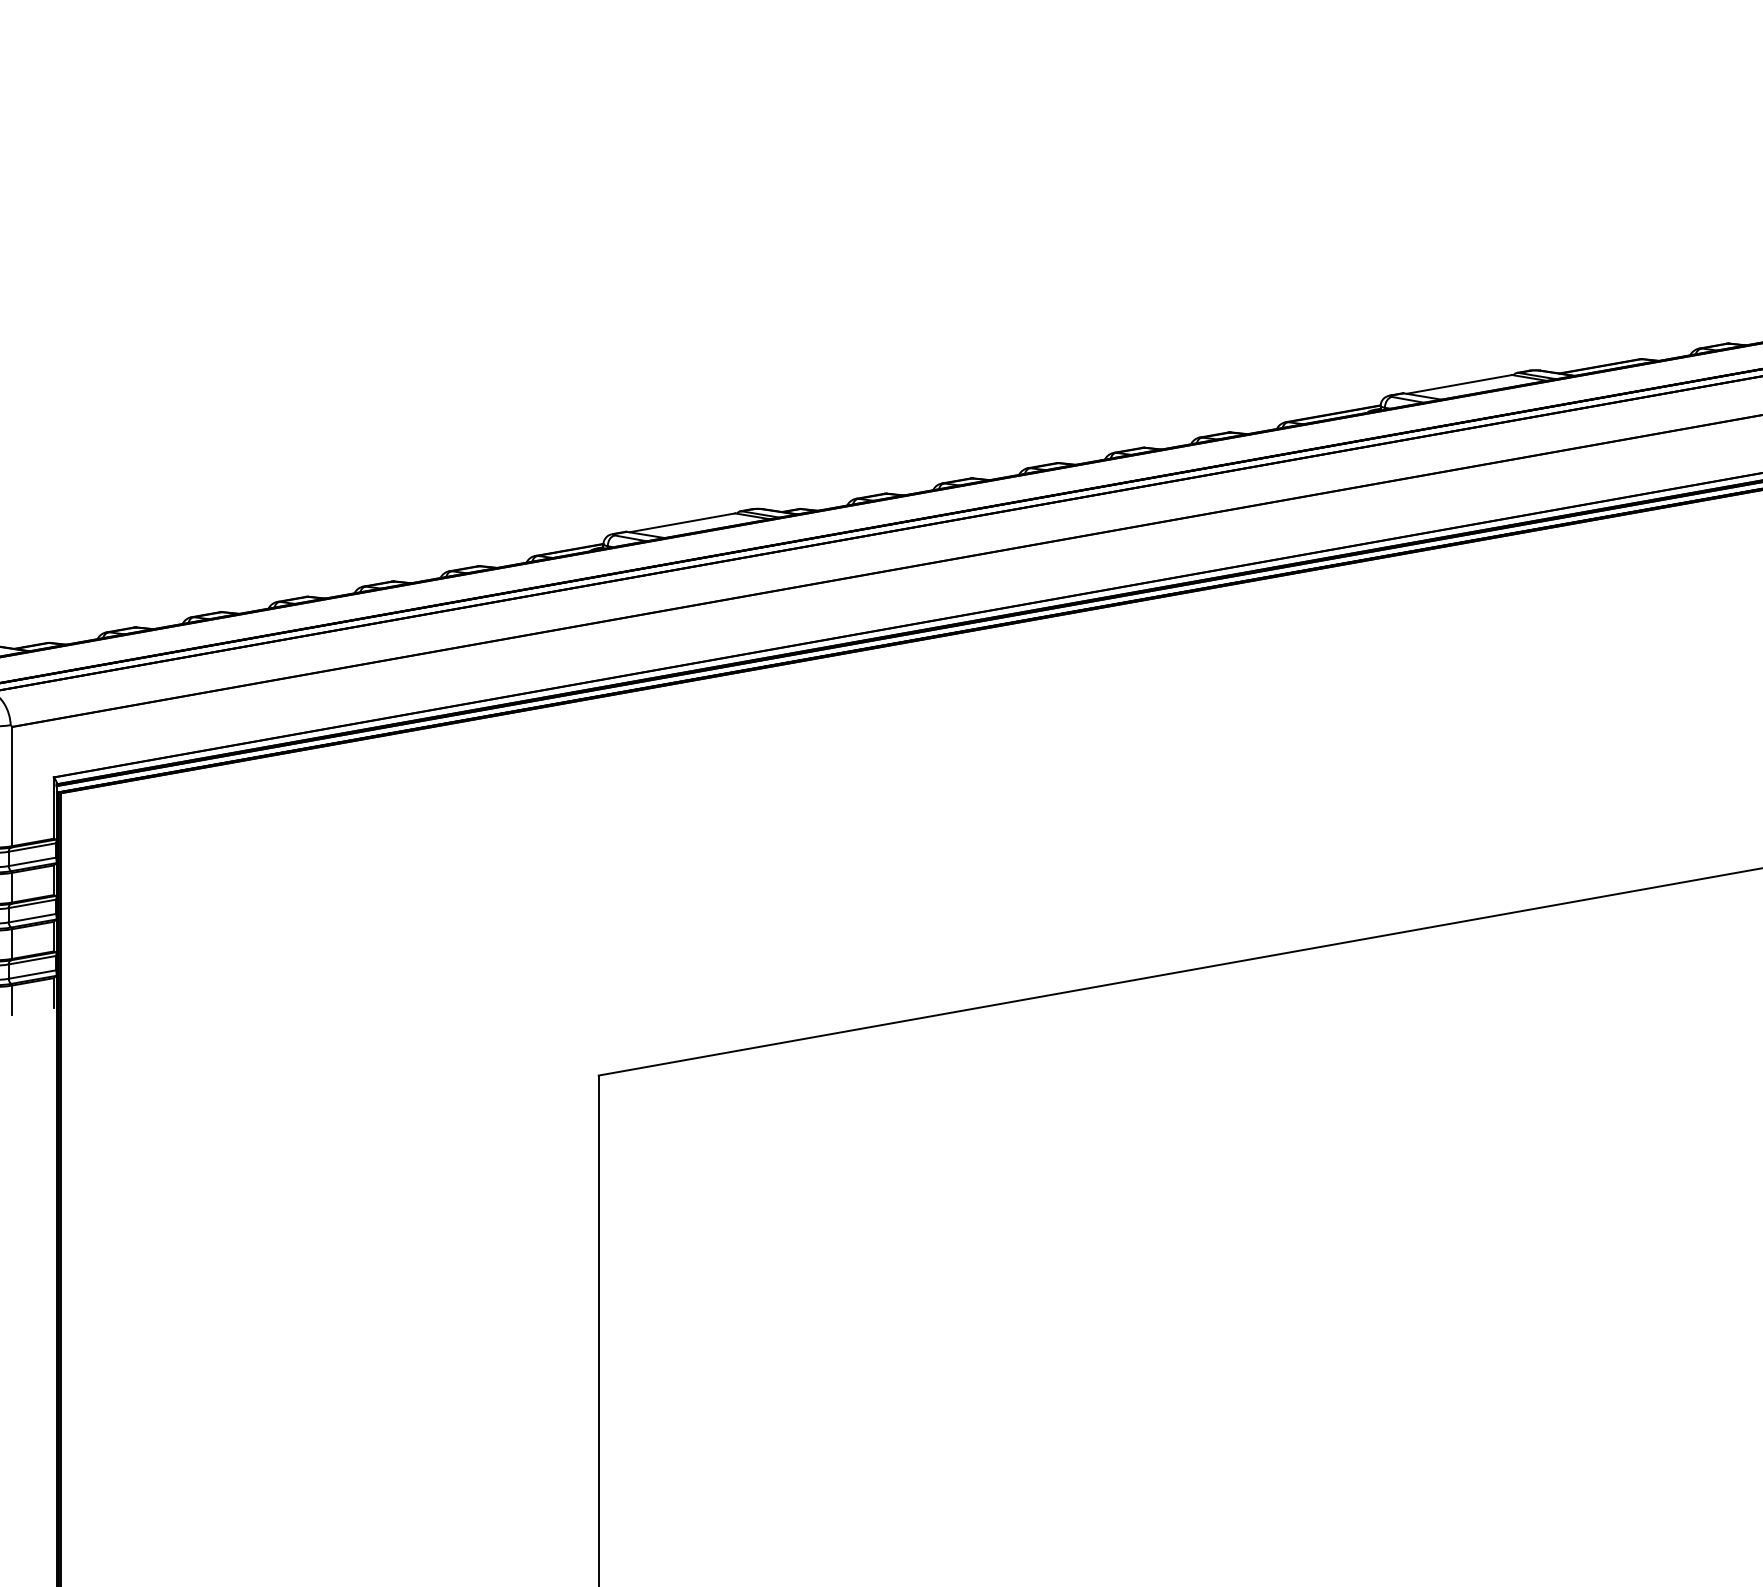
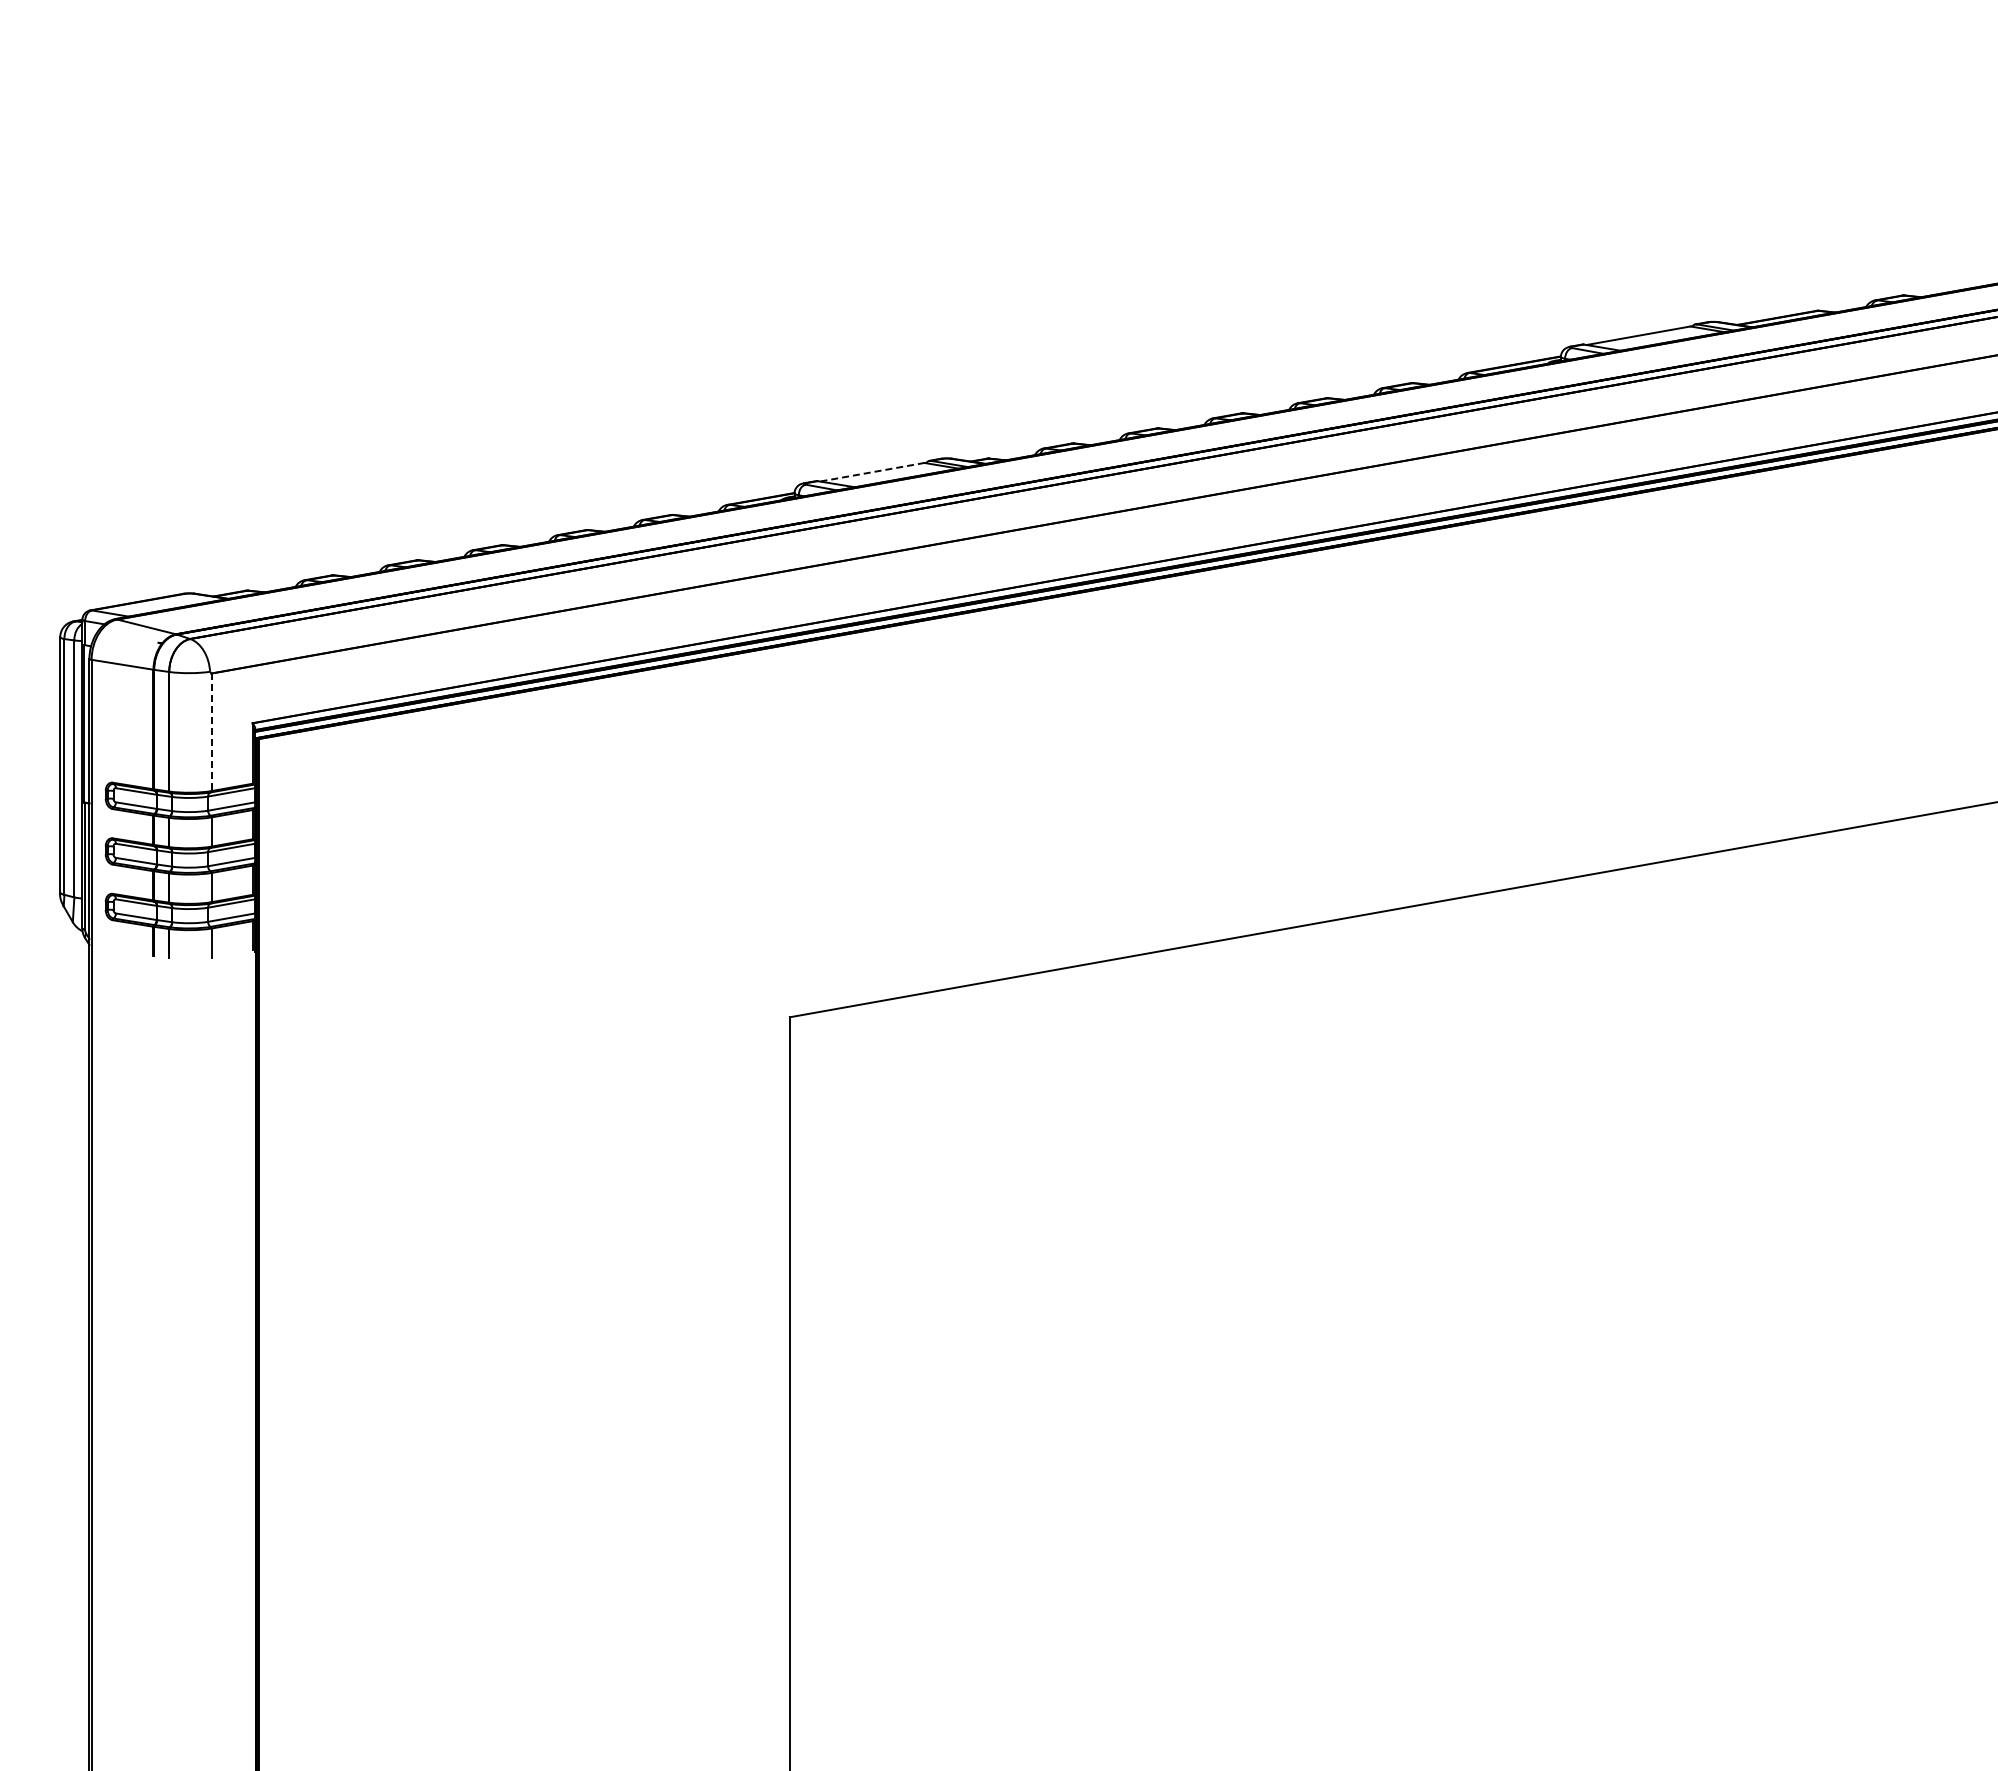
line: (682, 523) -> (872, 472), solid -> dashed
line: (12, 786) -> (211, 732), solid -> dashed

